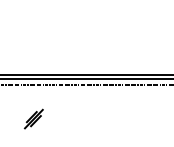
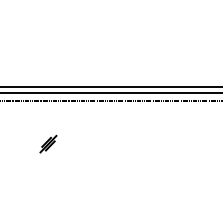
part: (33, 118) -> (48, 143), size x0.7

